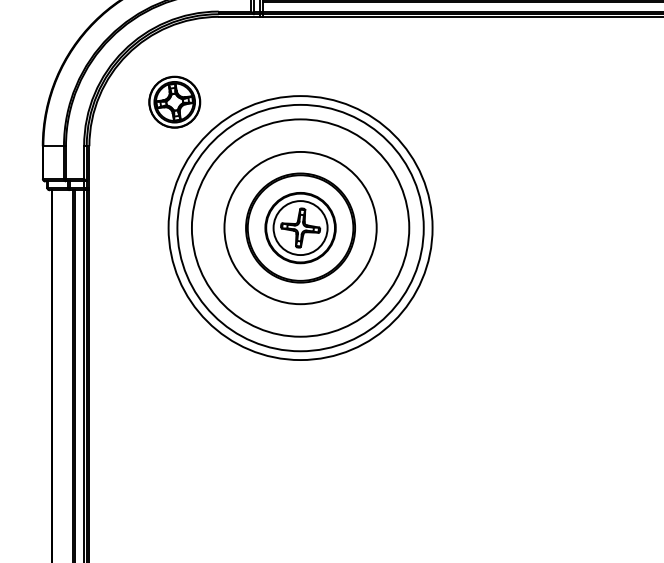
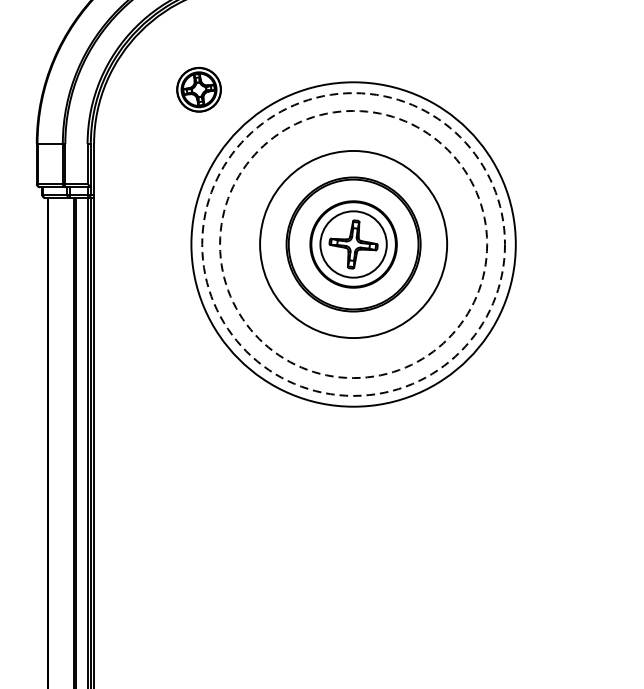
part: (174, 101) -> (198, 88), size x0.7
circle: (300, 227) -> (353, 243), solid -> dashed
circle: (300, 227) -> (353, 243), solid -> dashed

